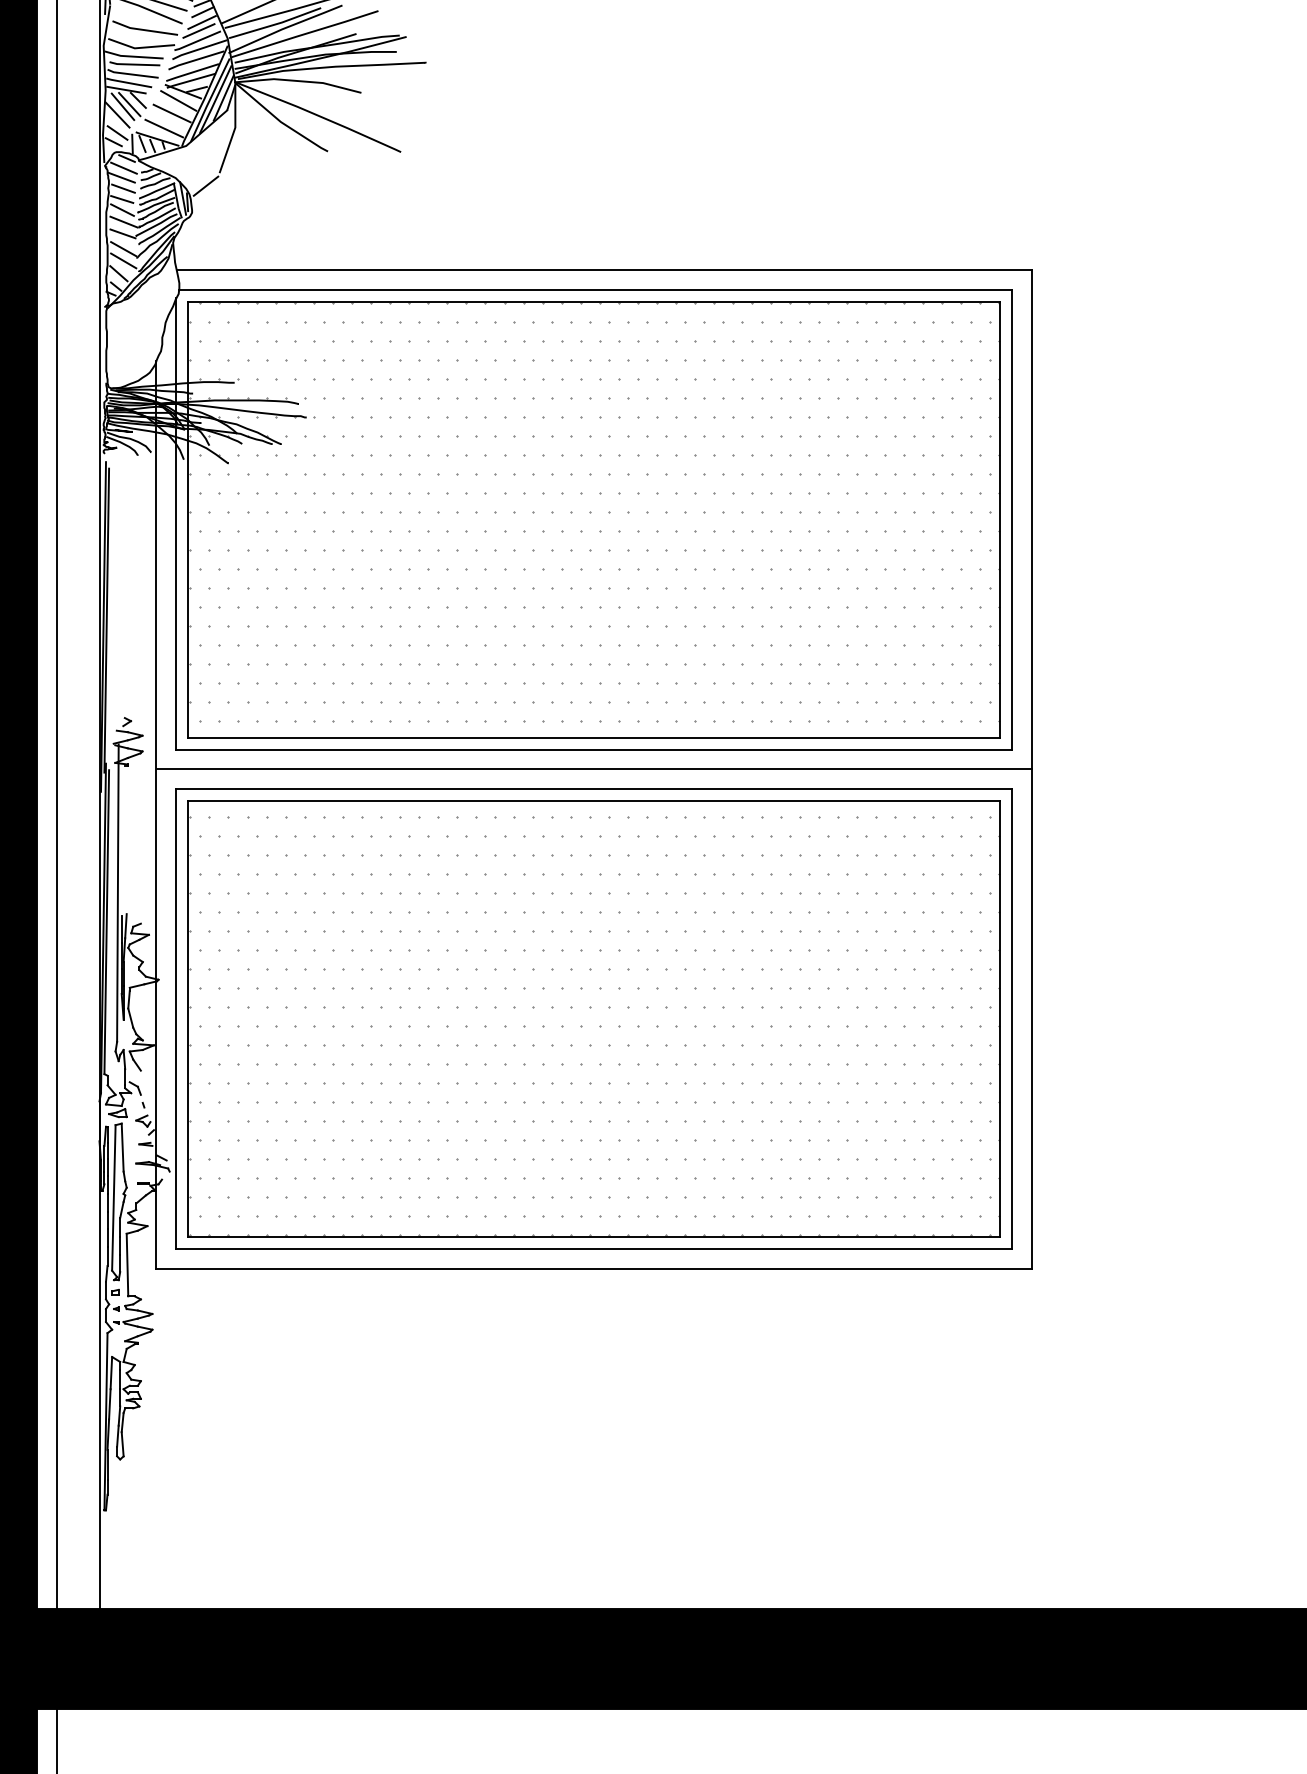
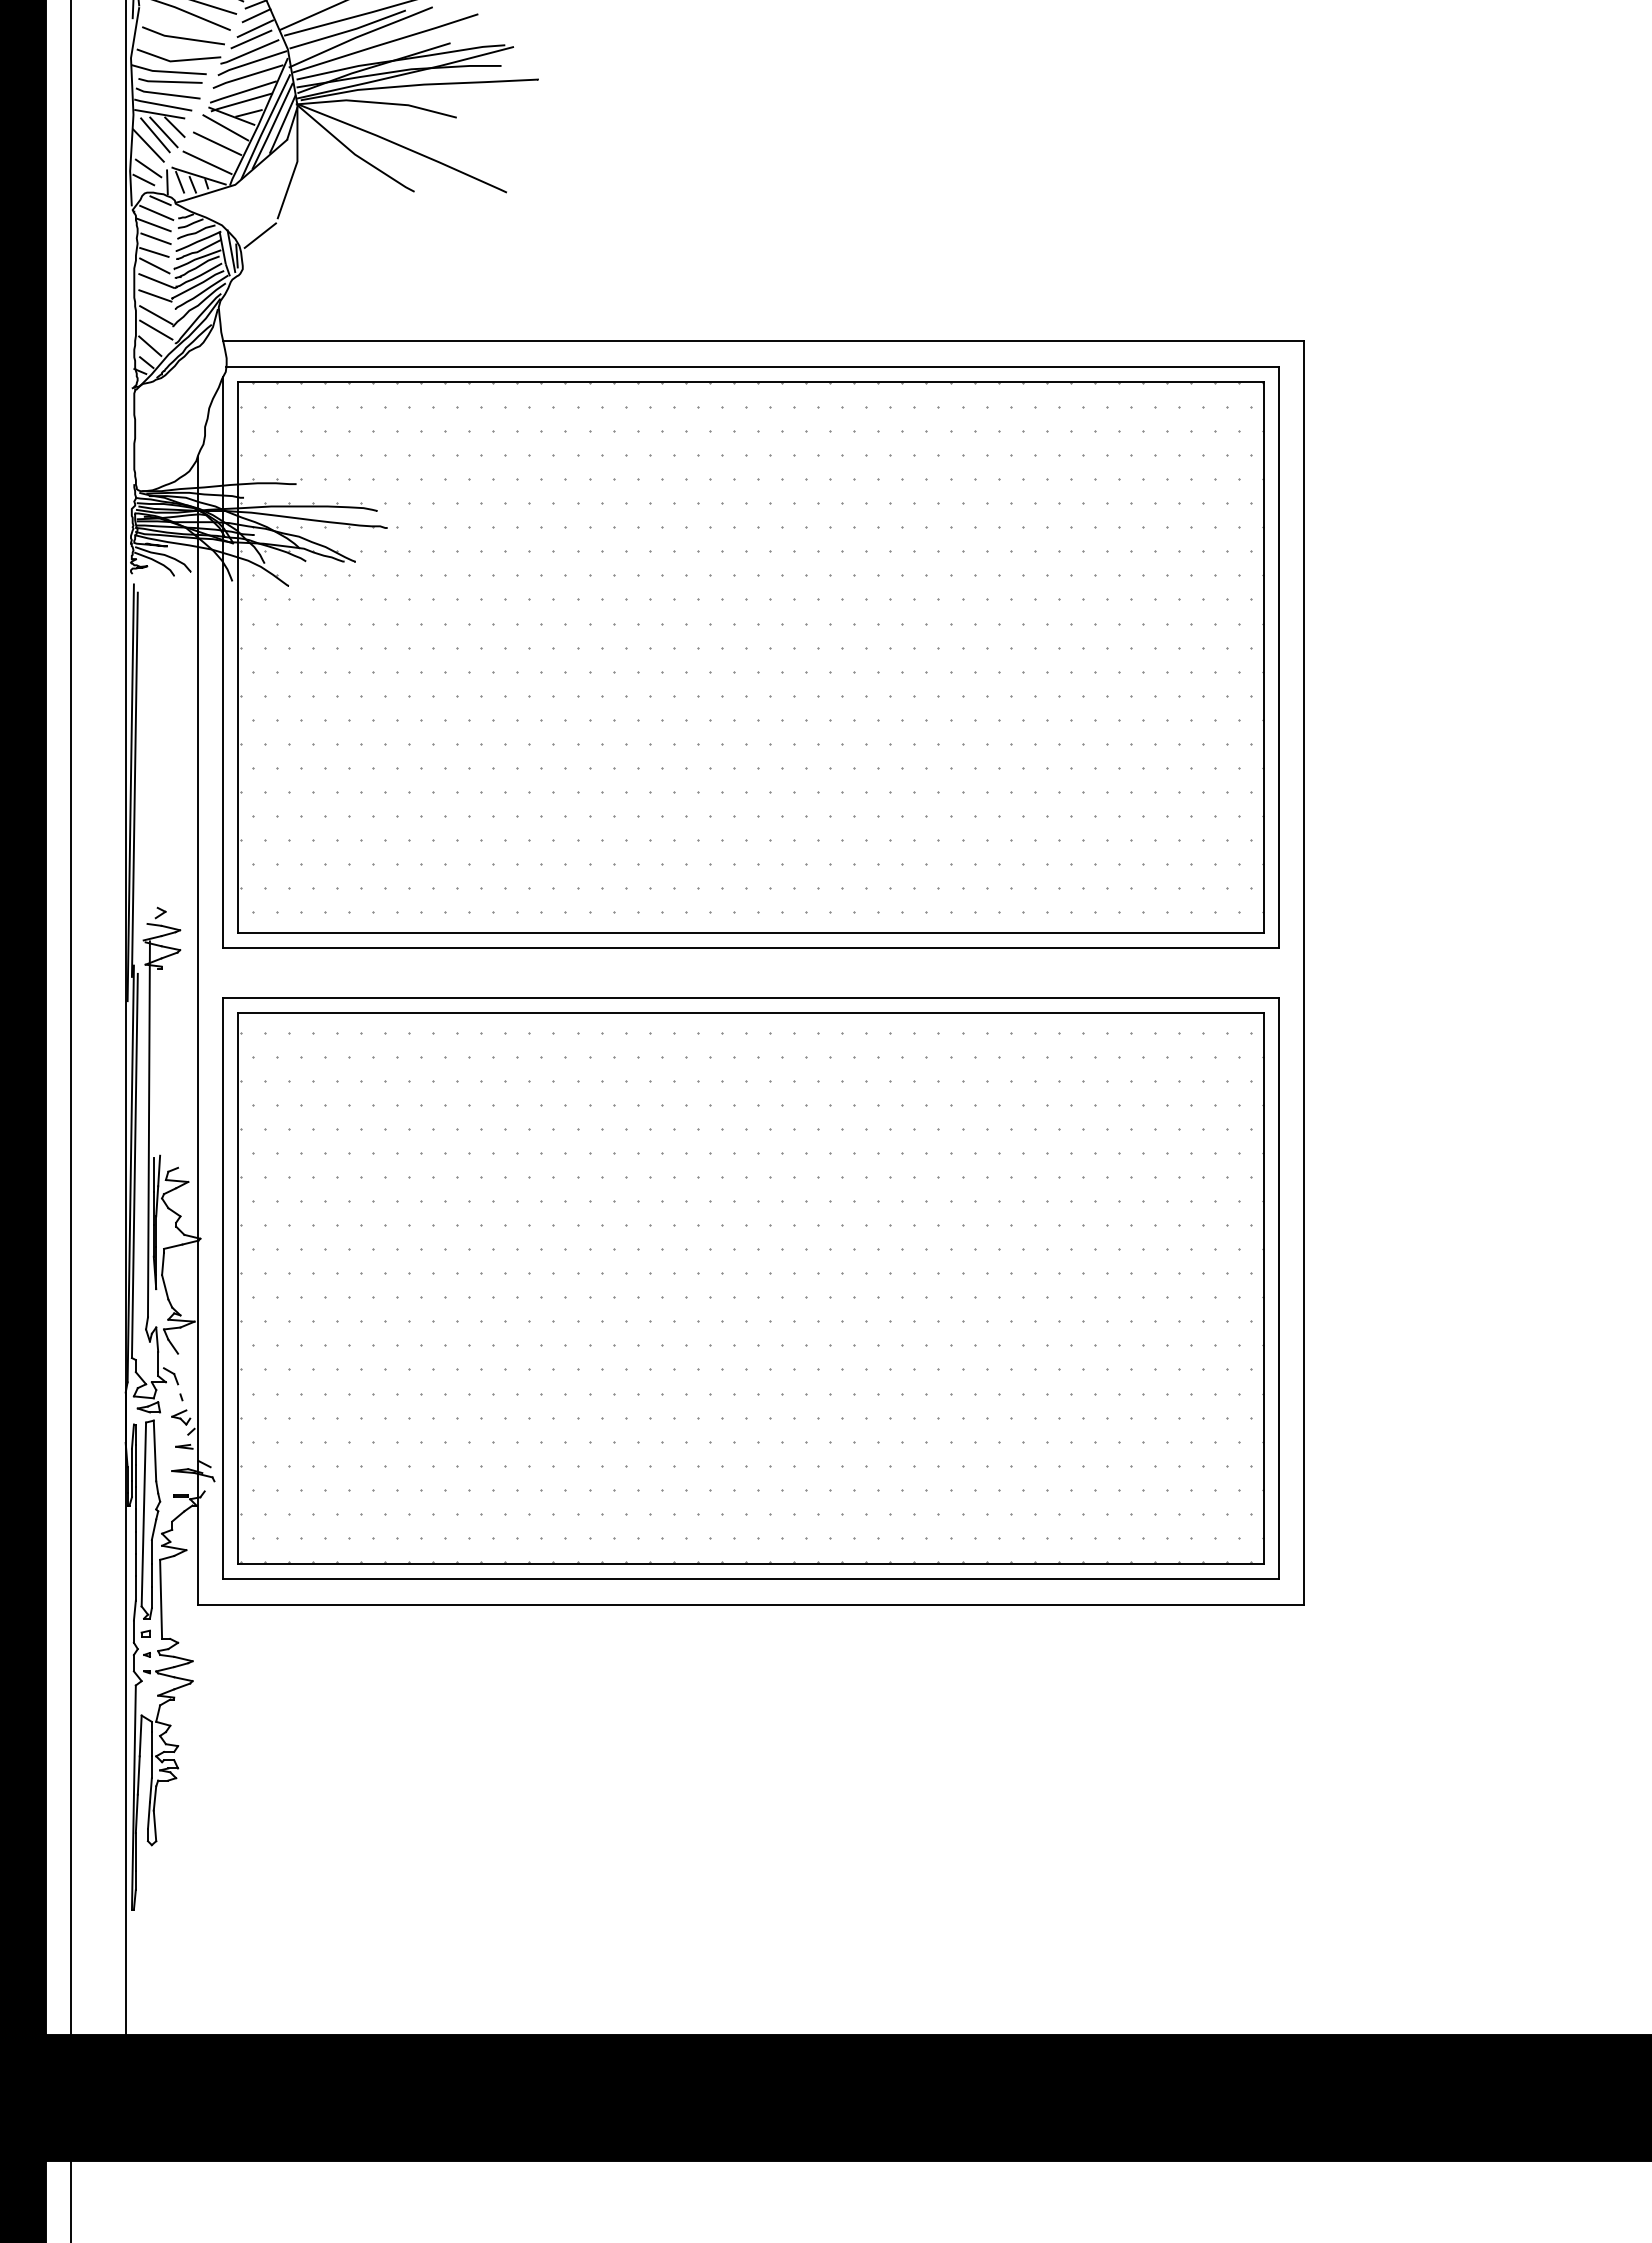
line: (593, 769) -> (750, 972), removed

